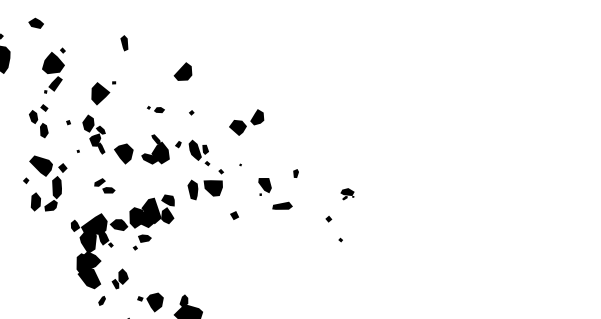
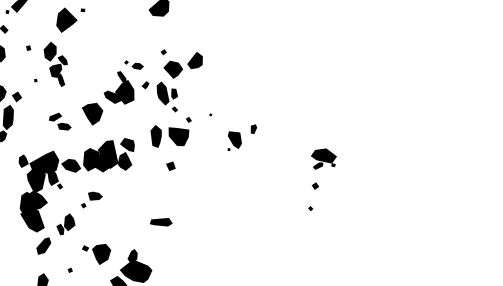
part: (155, 109) -> (133, 65), moved
part: (246, 122) -> (183, 65), moved
part: (123, 153) -> (91, 113), moved
part: (295, 173) -> (253, 128), moved
part: (347, 194) -> (323, 159), size x1.67
part: (282, 205) -> (161, 221), moved
part: (234, 215) -> (170, 166), moved
part: (328, 219) -> (315, 186), moved
part: (141, 242) -> (91, 200), moved
part: (101, 300) -> (43, 245), size x1.67

